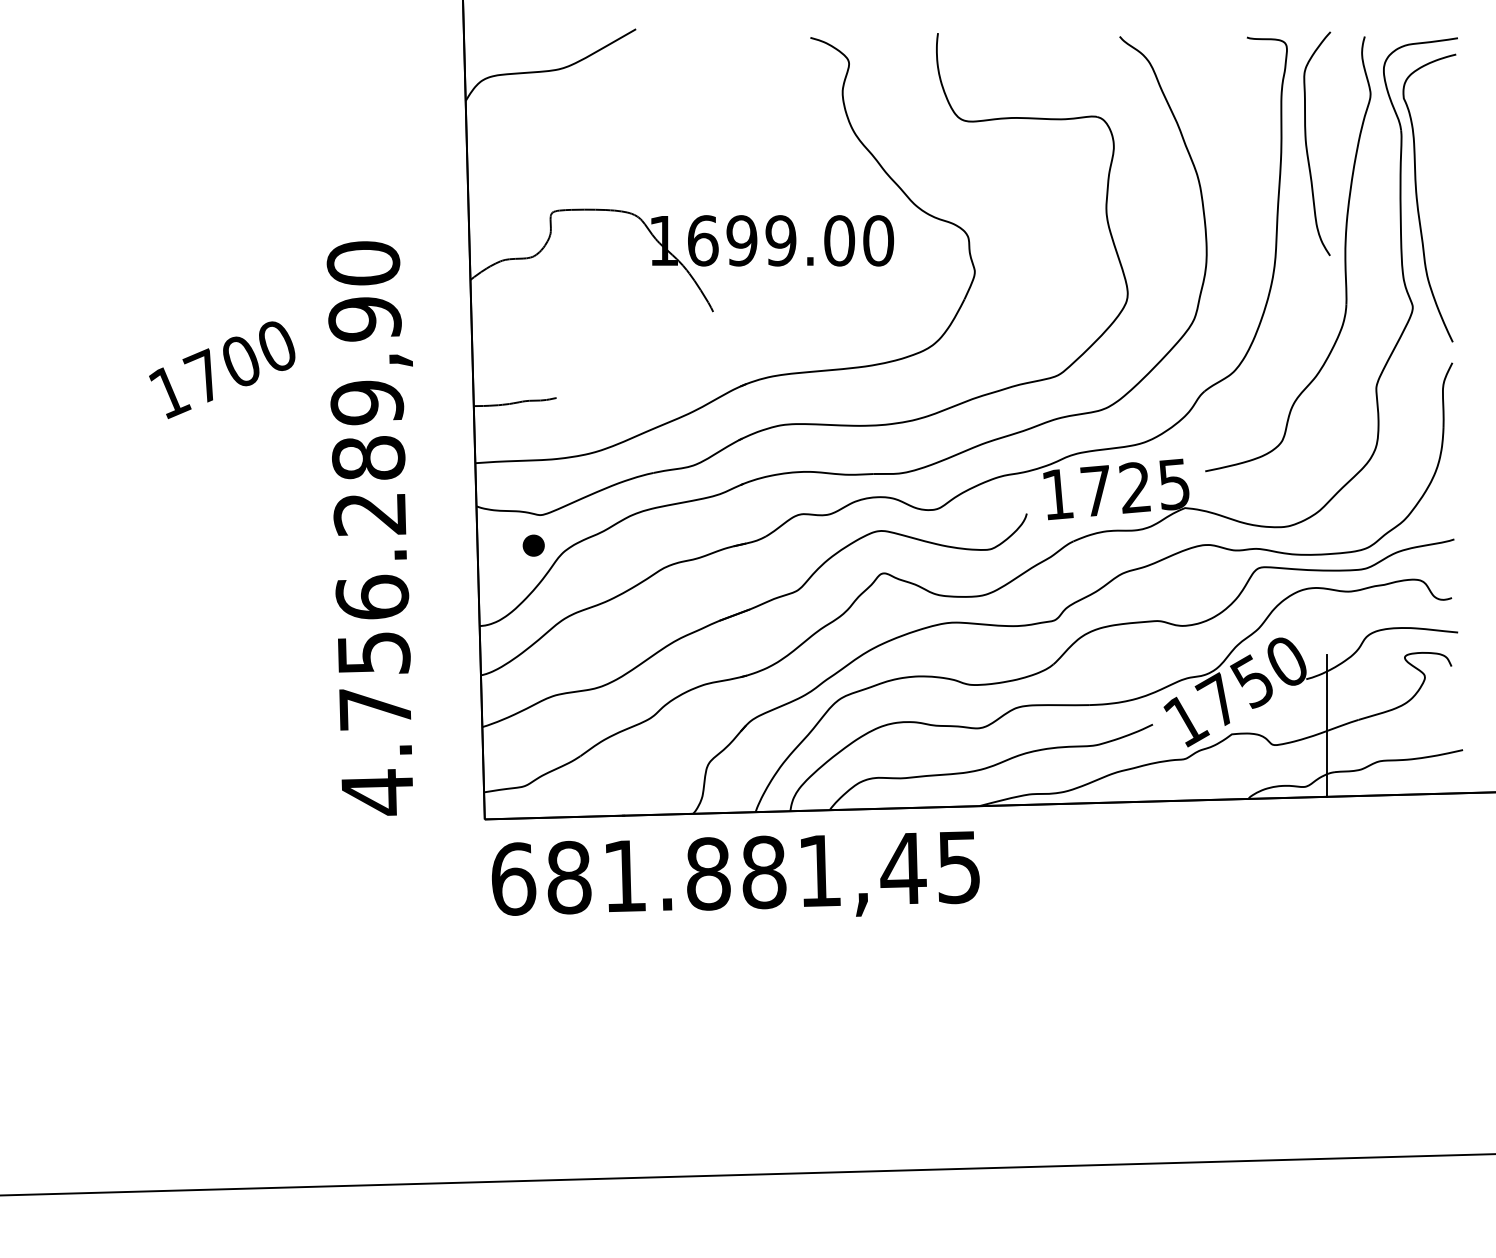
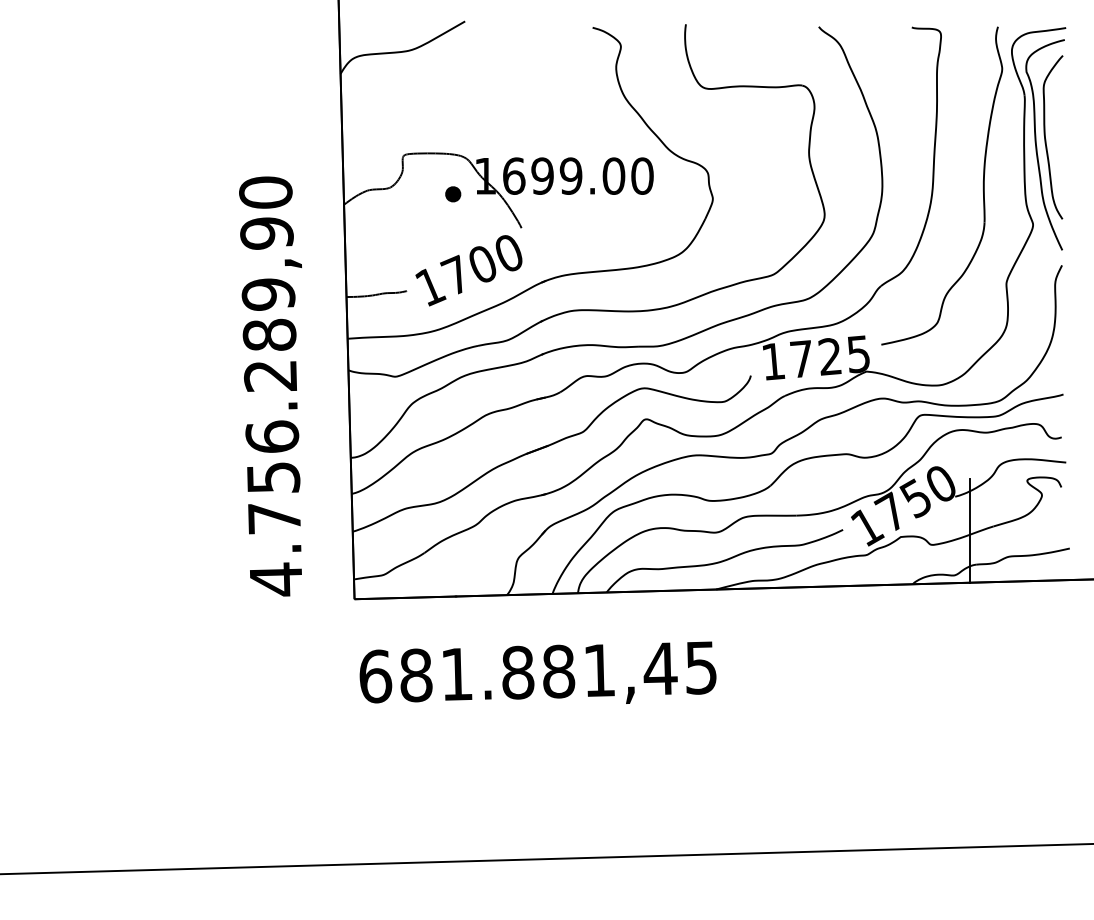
curve: (1307, 145) -> (1046, 138), moved
text: (222, 369) -> (469, 270), moved
part: (533, 545) -> (453, 194), moved
text: (735, 873) -> (537, 672), moved

